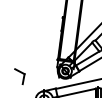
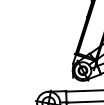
part: (19, 76) -> (21, 66), removed

